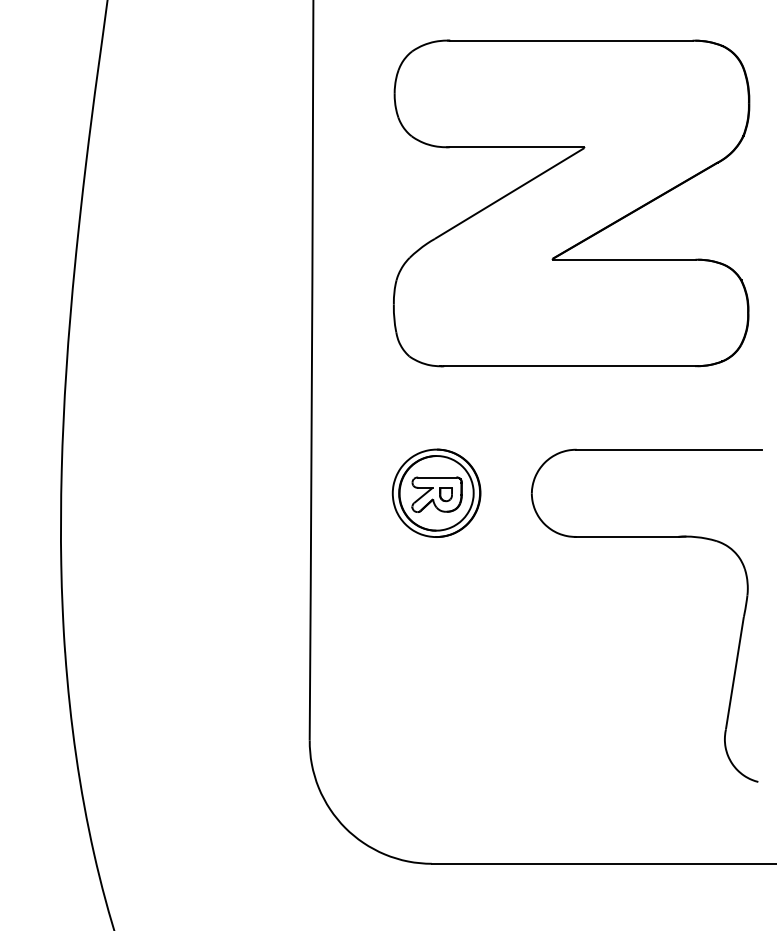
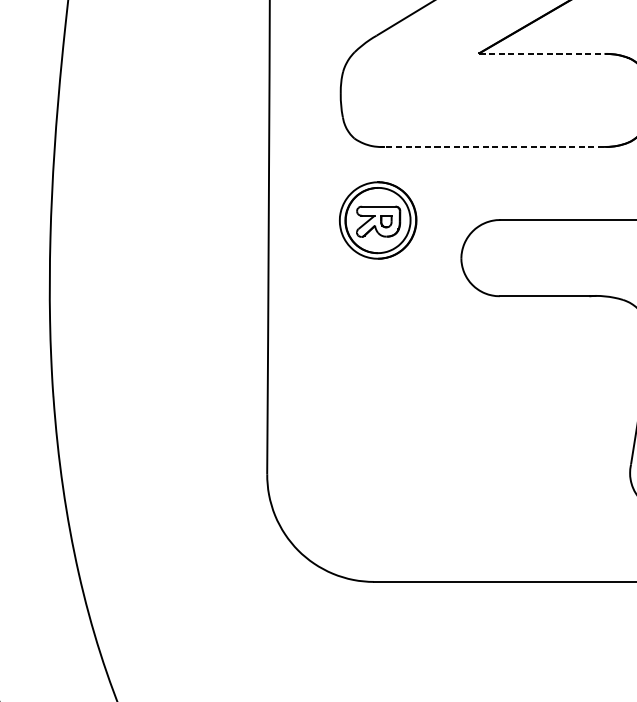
line: (624, 259) -> (542, 53), solid -> dashed
line: (569, 366) -> (494, 147), solid -> dashed
part: (436, 492) -> (378, 219), moved

